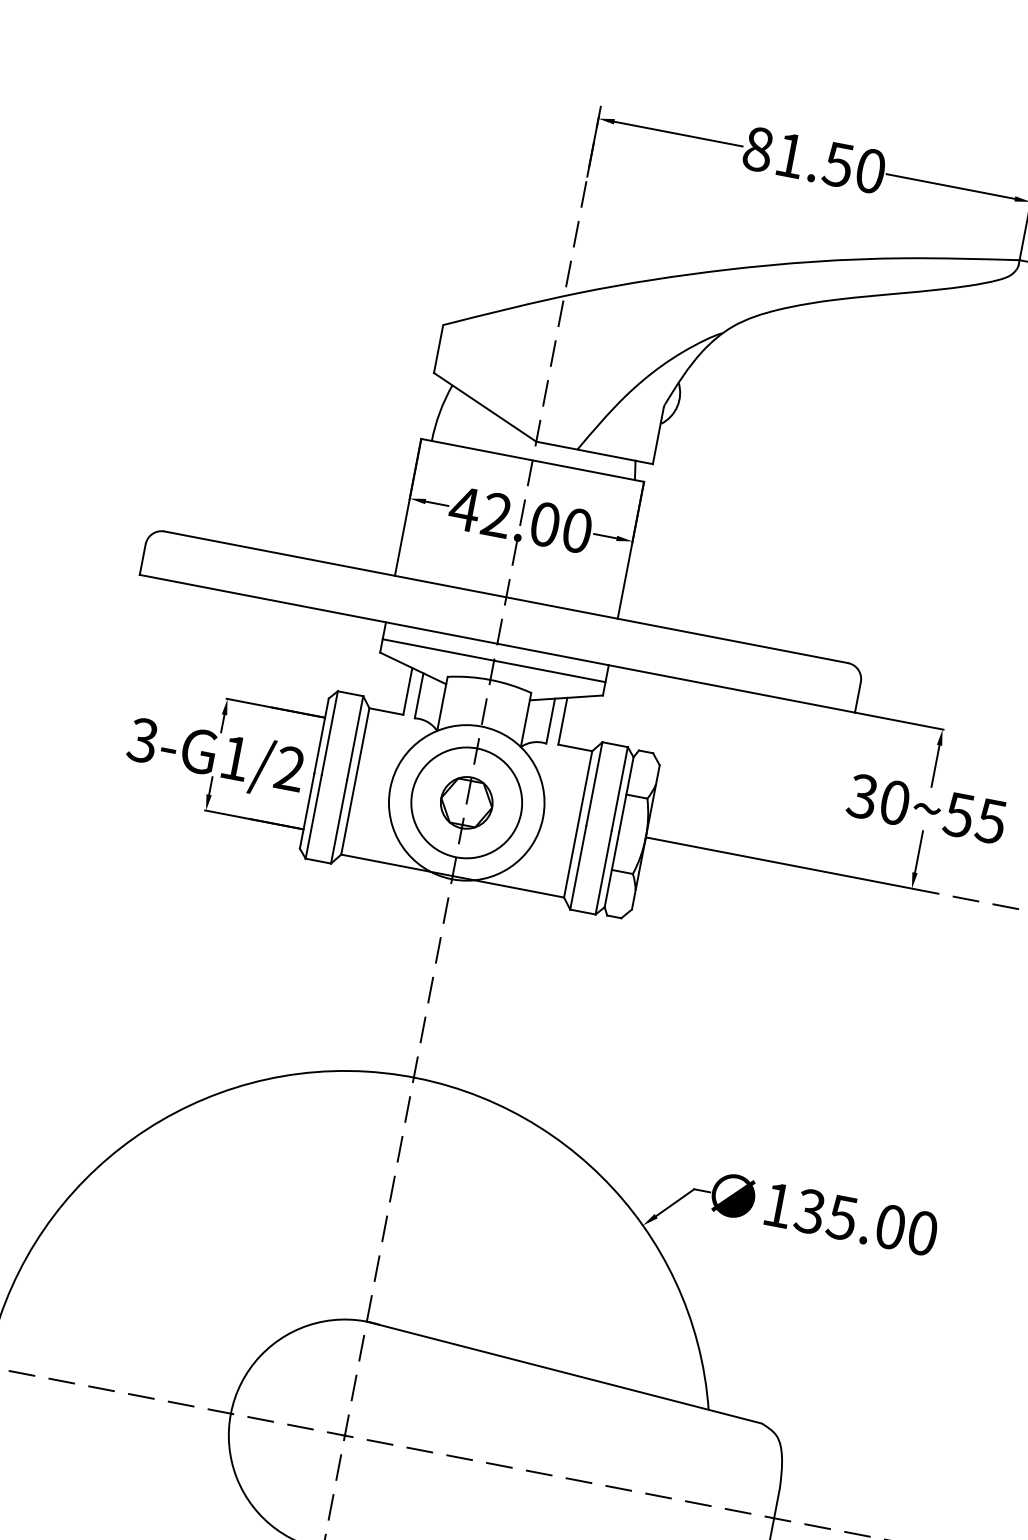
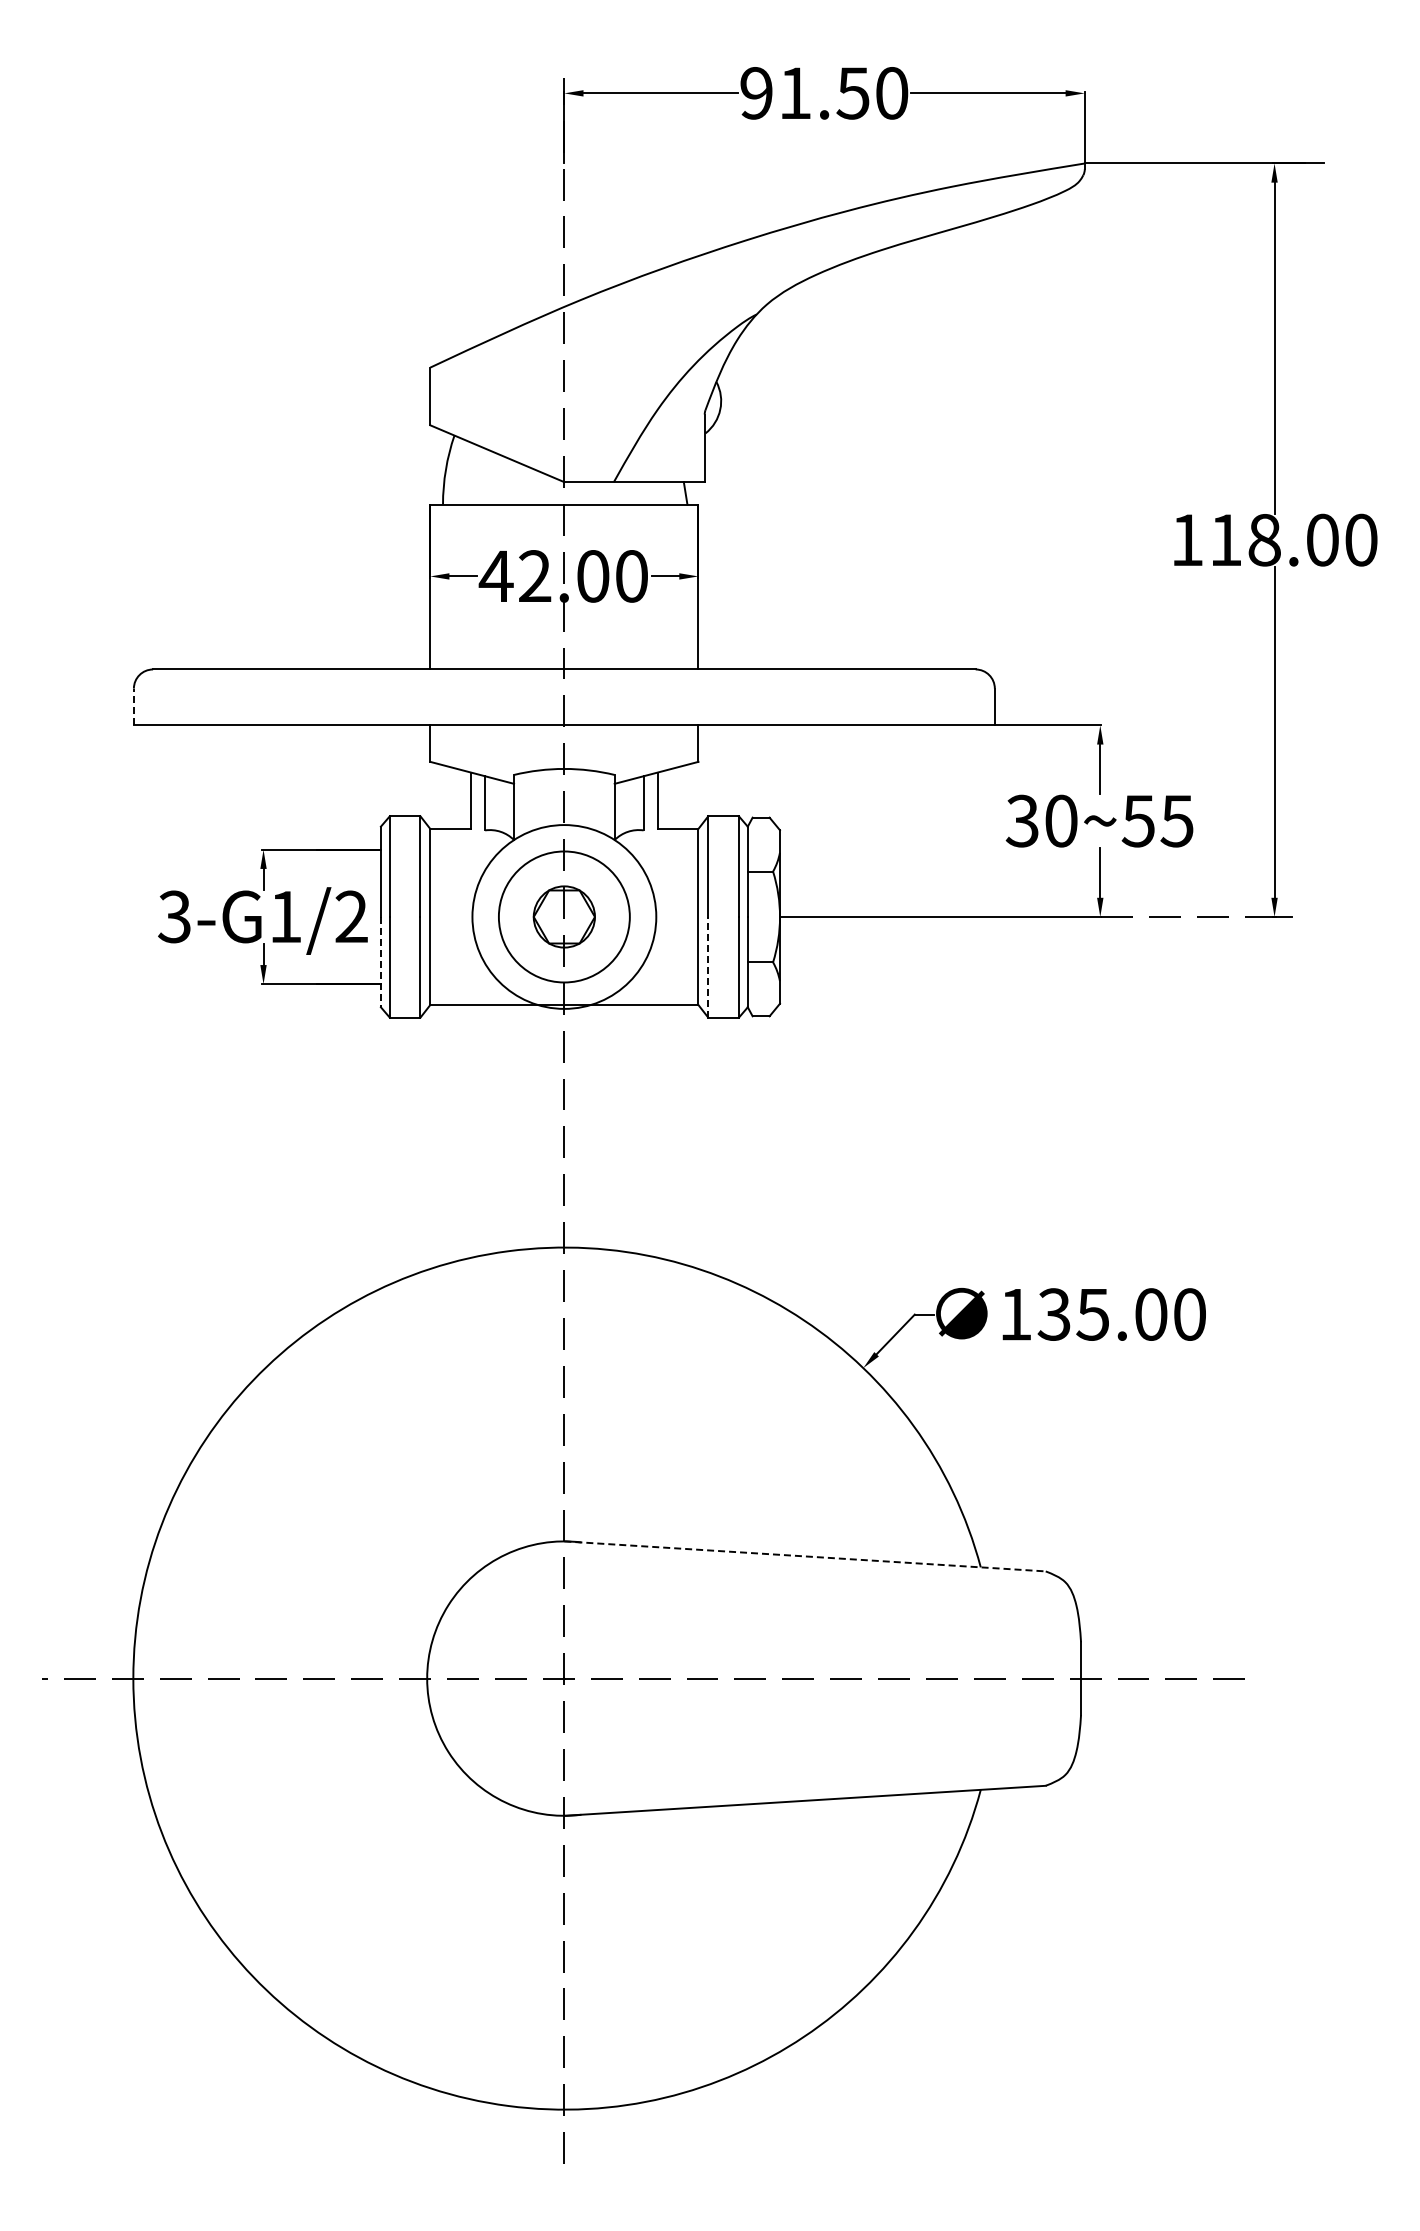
text: (758, 149) -> (756, 93), 81.50 -> 91.50
line: (142, 559) -> (133, 706), solid -> dashed
line: (494, 660) -> (564, 745), removed
line: (306, 811) -> (380, 962), solid -> dashed
line: (578, 867) -> (708, 966), solid -> dashed
line: (564, 1372) -> (805, 1556), solid -> dashed

